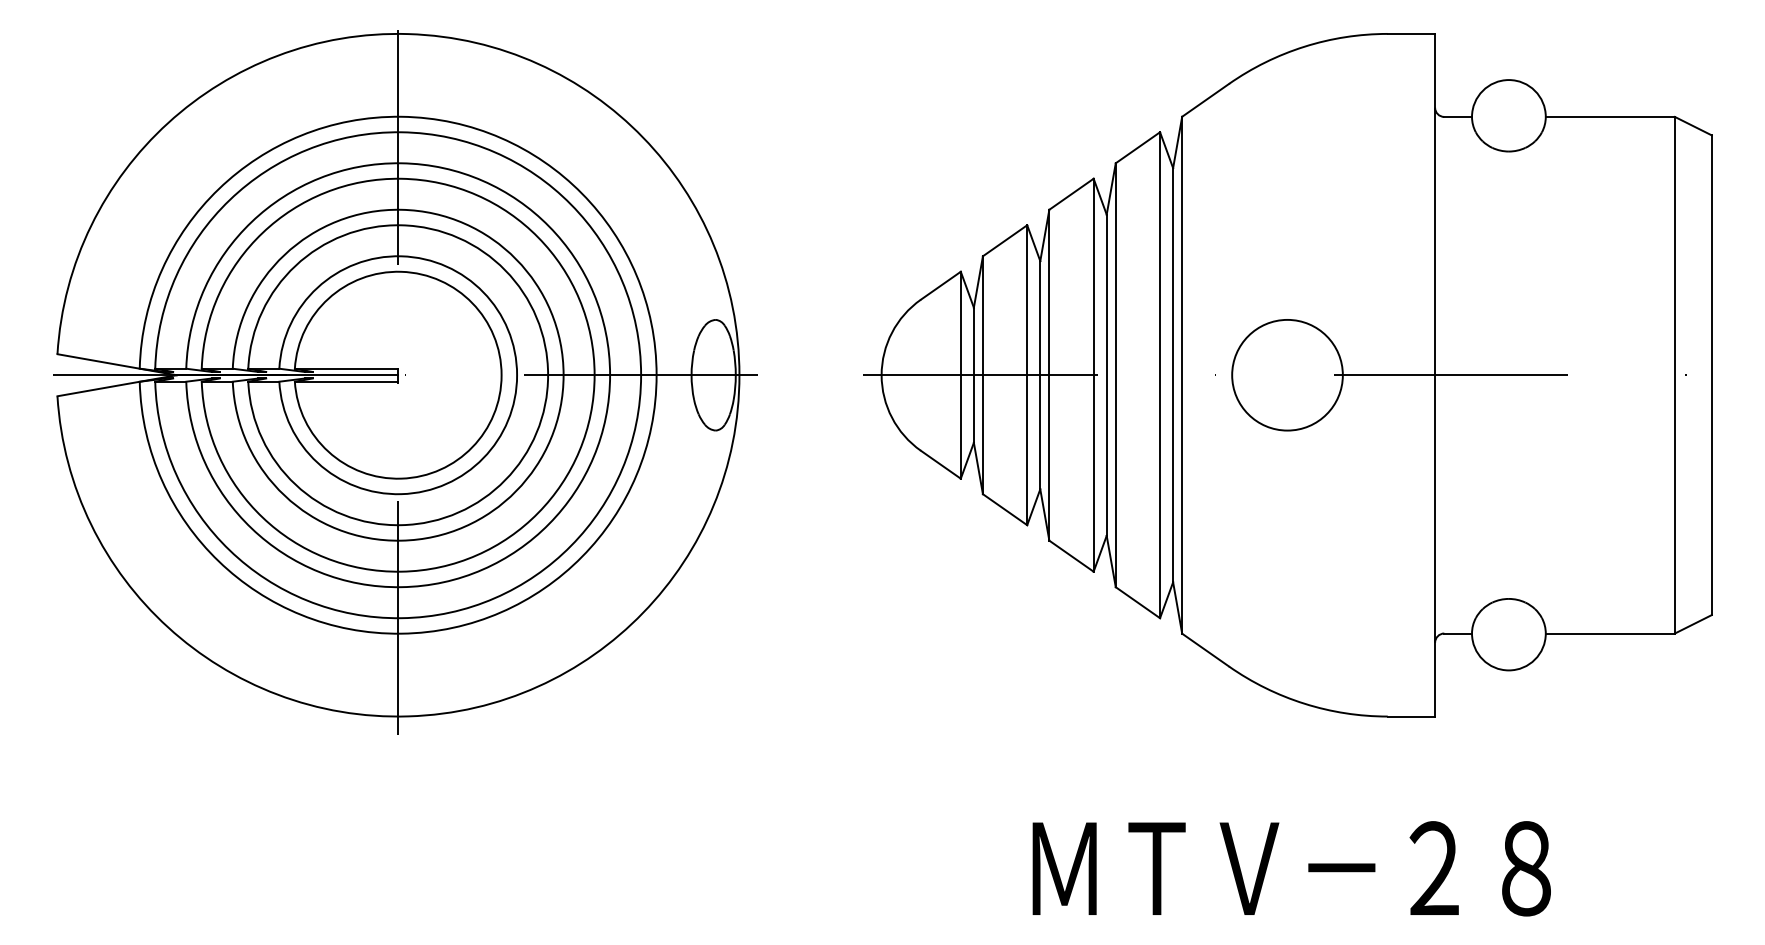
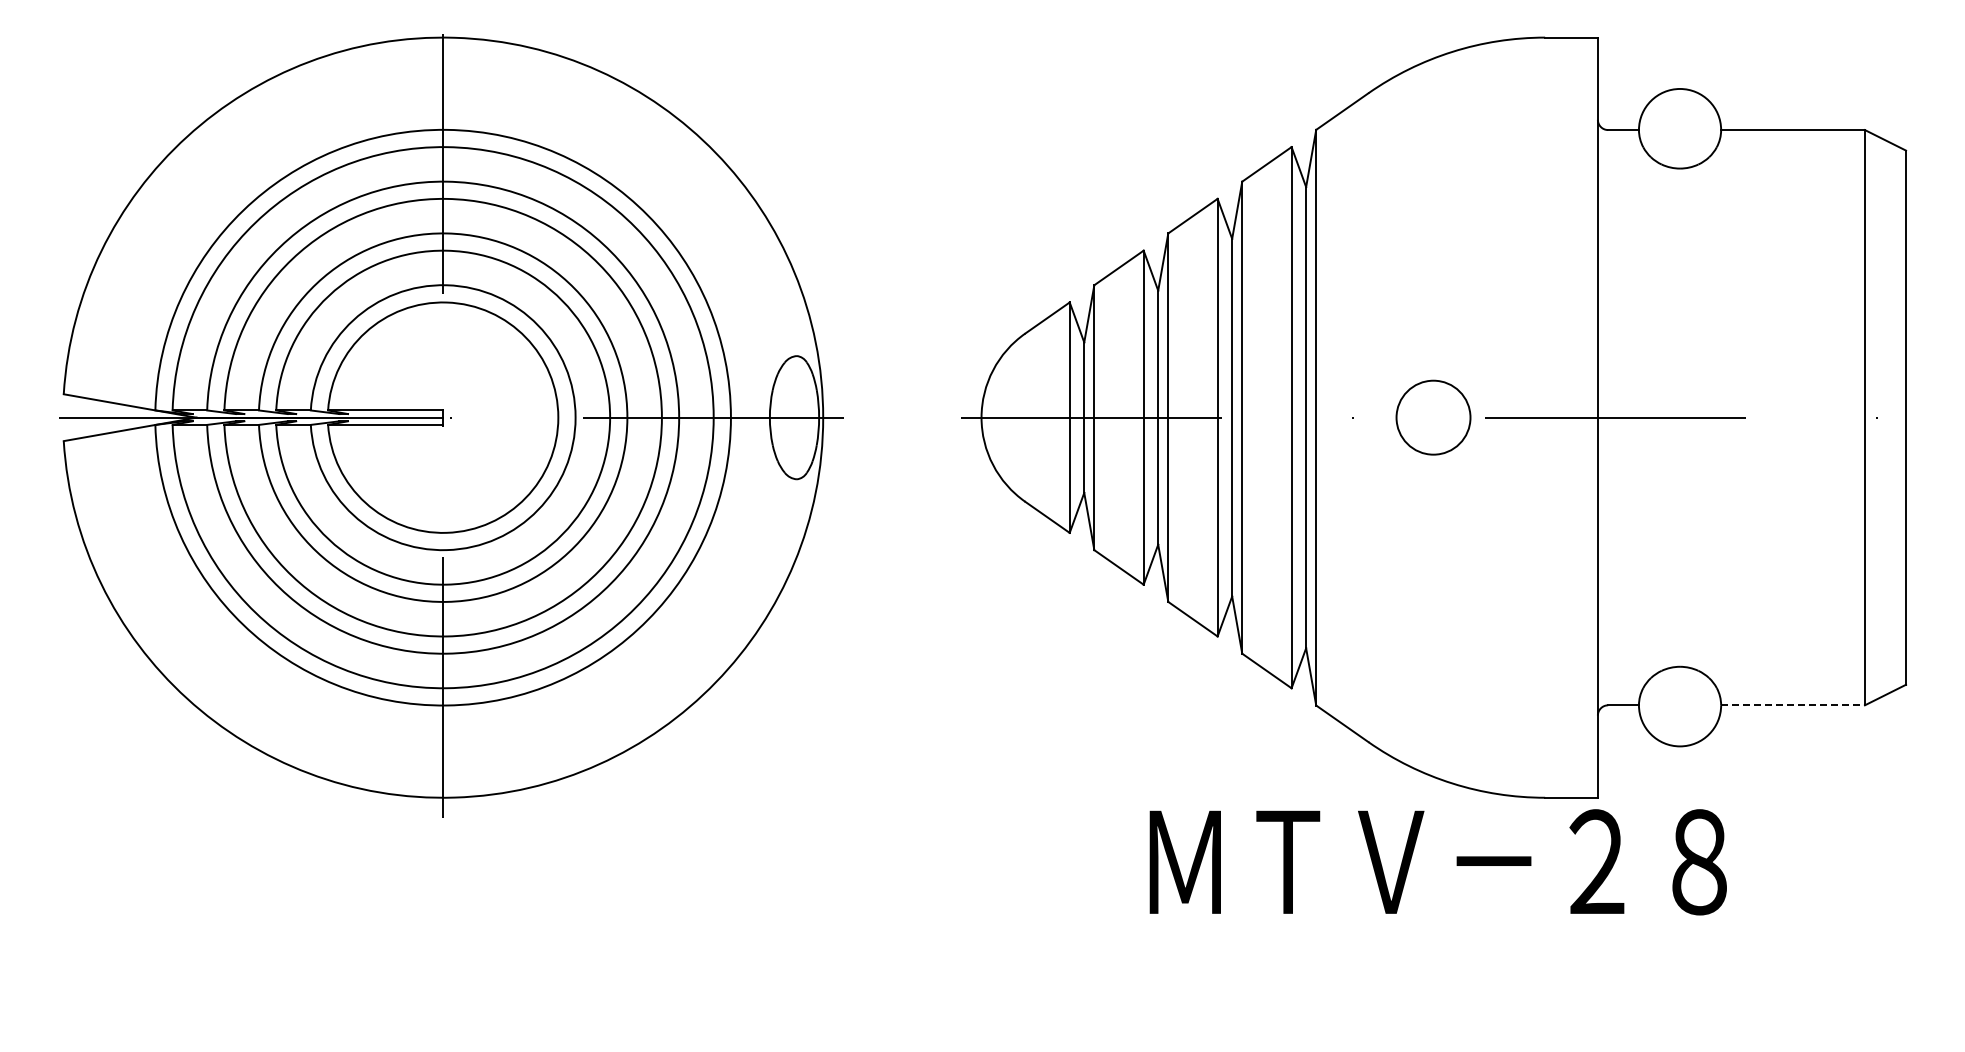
circle: (1287, 375) -> (1433, 417), size x0.6
line: (1610, 633) -> (1793, 705), solid -> dashed
text: (1291, 868) -> (1437, 862), moved

